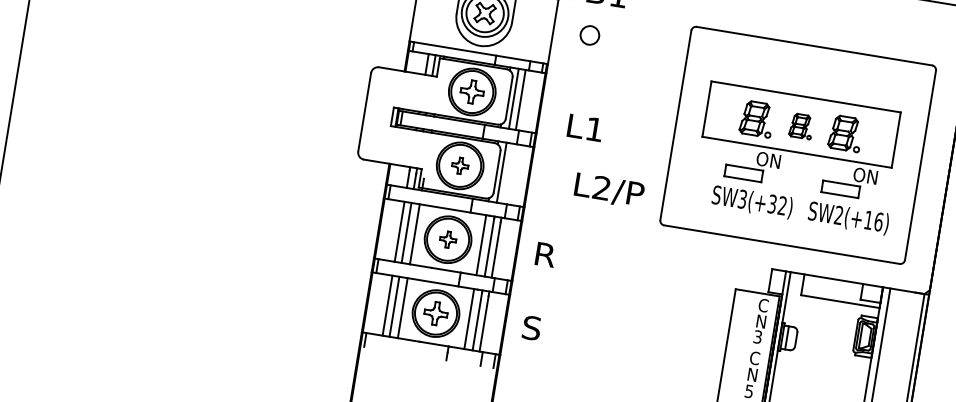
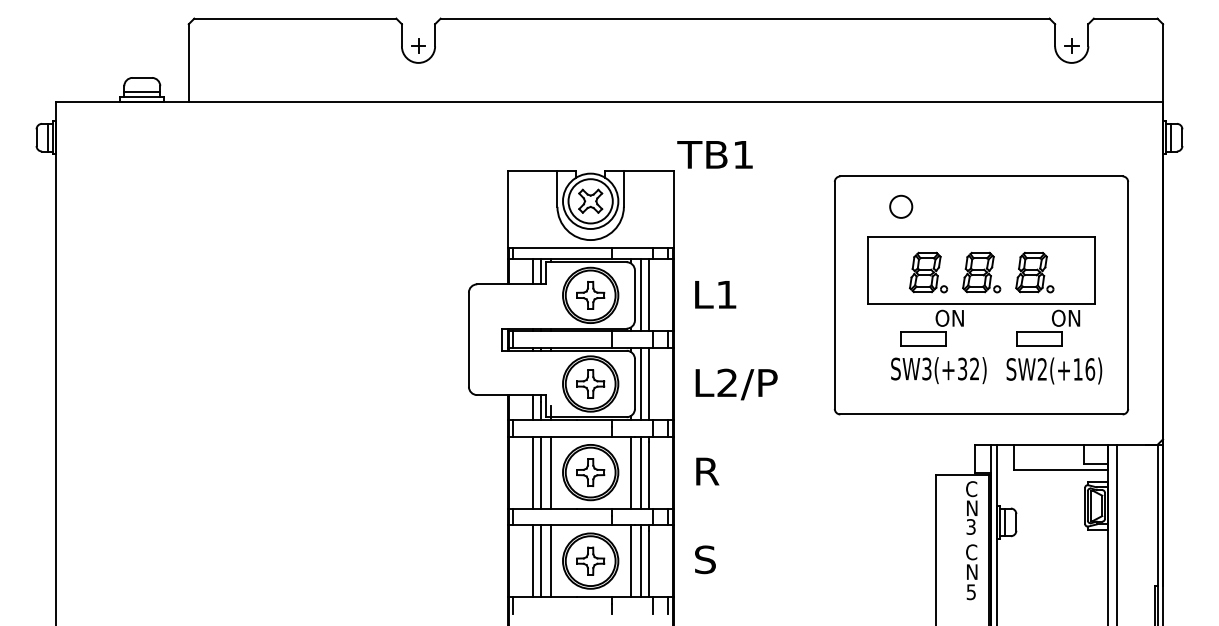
circle: (590, 35) -> (901, 206), moved
part: (801, 126) -> (981, 272), size x1.43
text: (585, 127) -> (715, 294), moved
part: (460, 165) -> (590, 383), size x1.43
line: (508, 173) -> (648, 383), added
text: (609, 190) -> (736, 384), moved
part: (447, 239) -> (590, 472), size x1.43

